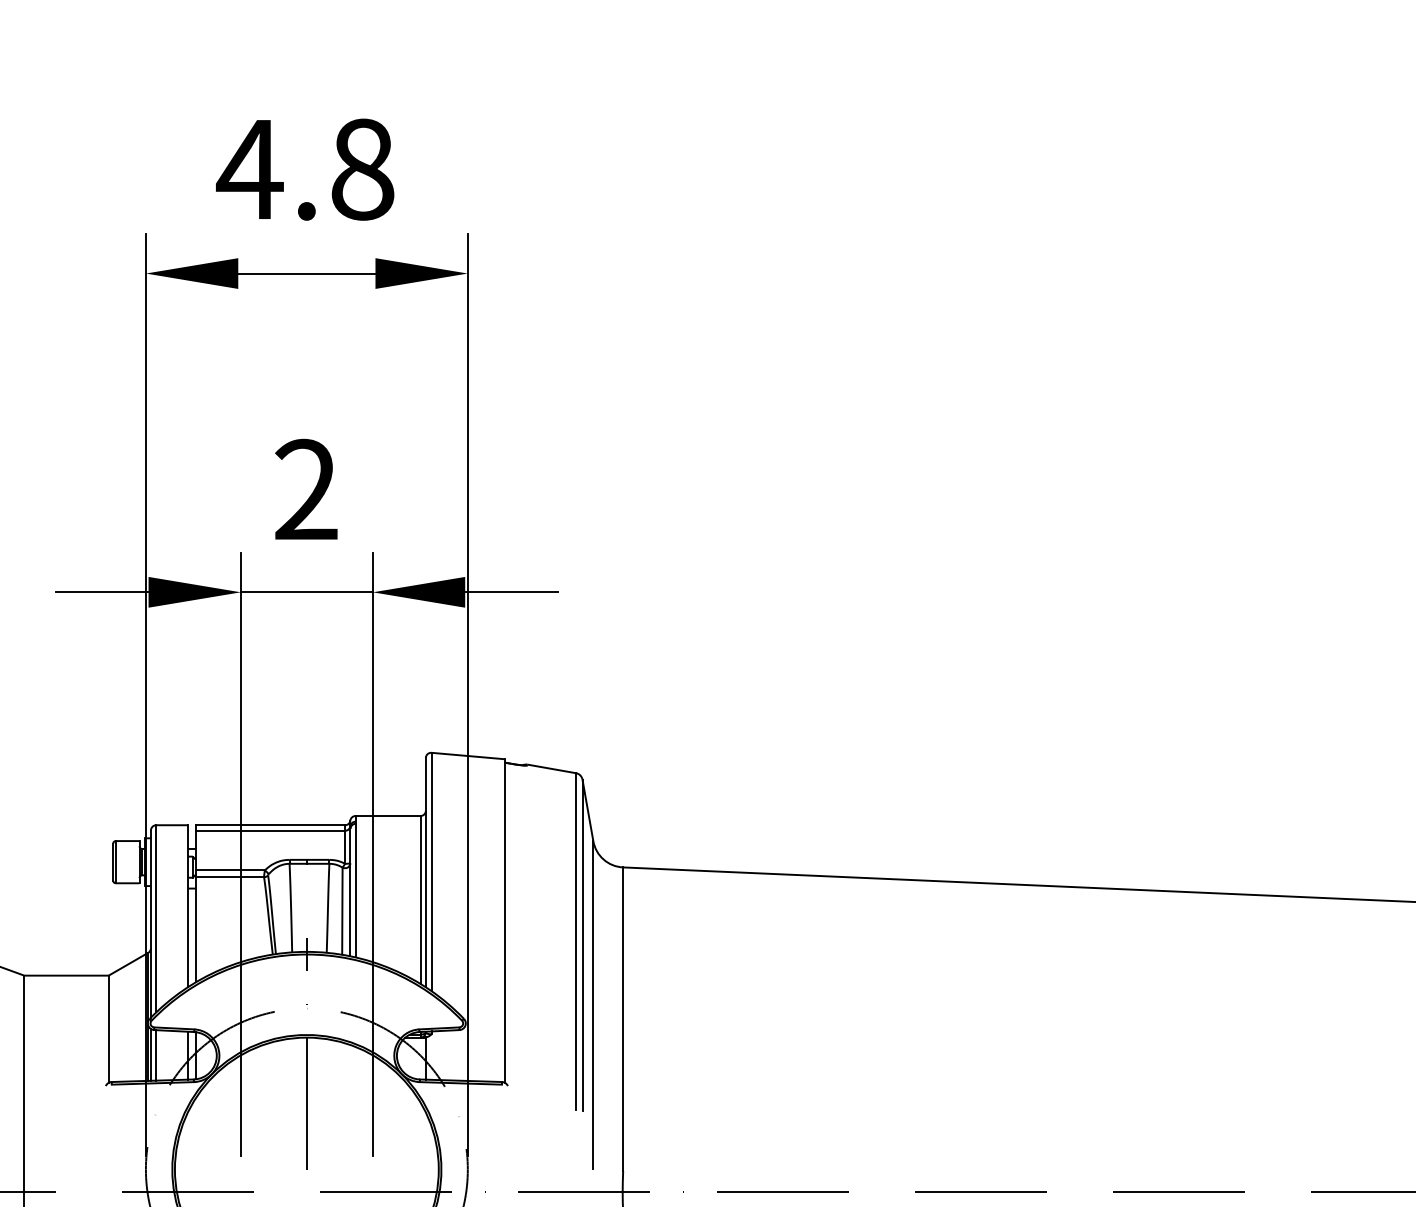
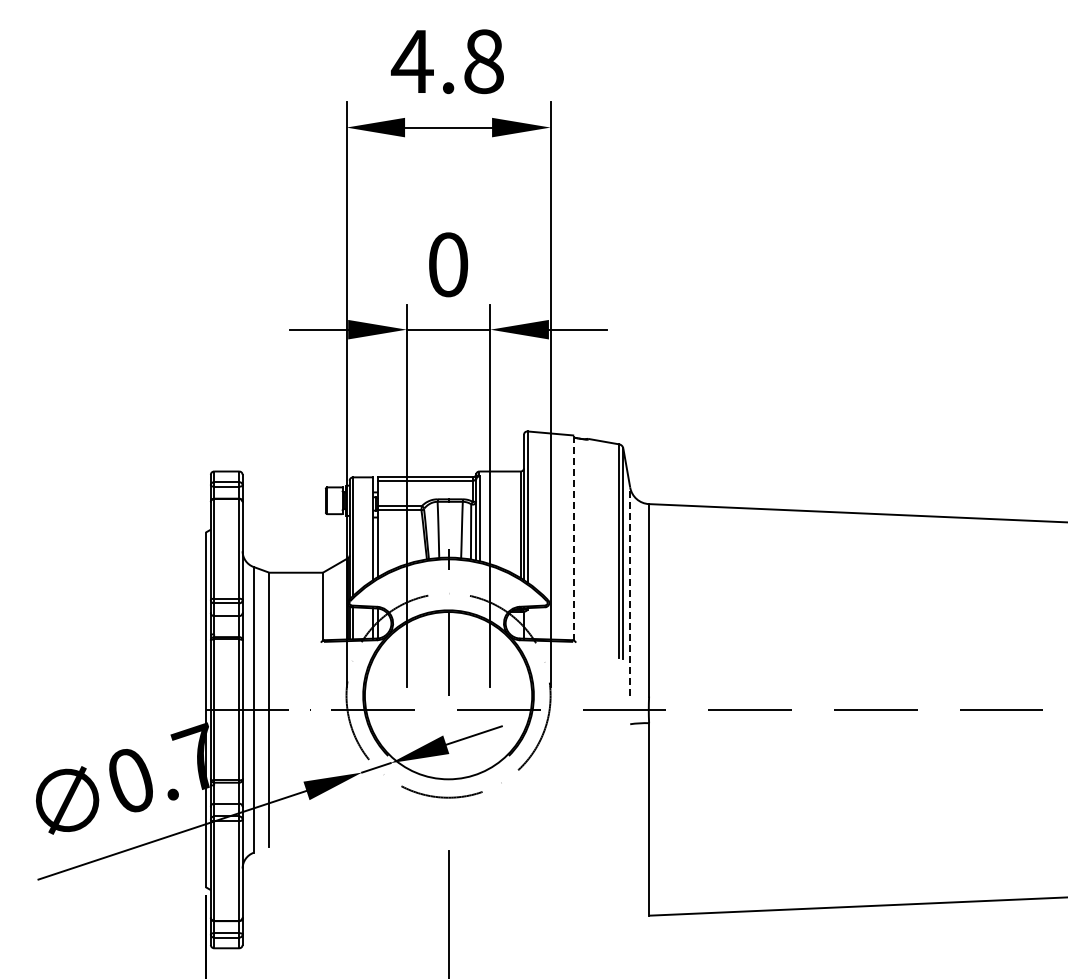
text: (306, 489) -> (448, 264), 2 -> 0
line: (505, 921) -> (574, 538), solid -> dashed
line: (593, 1005) -> (630, 591), solid -> dashed

